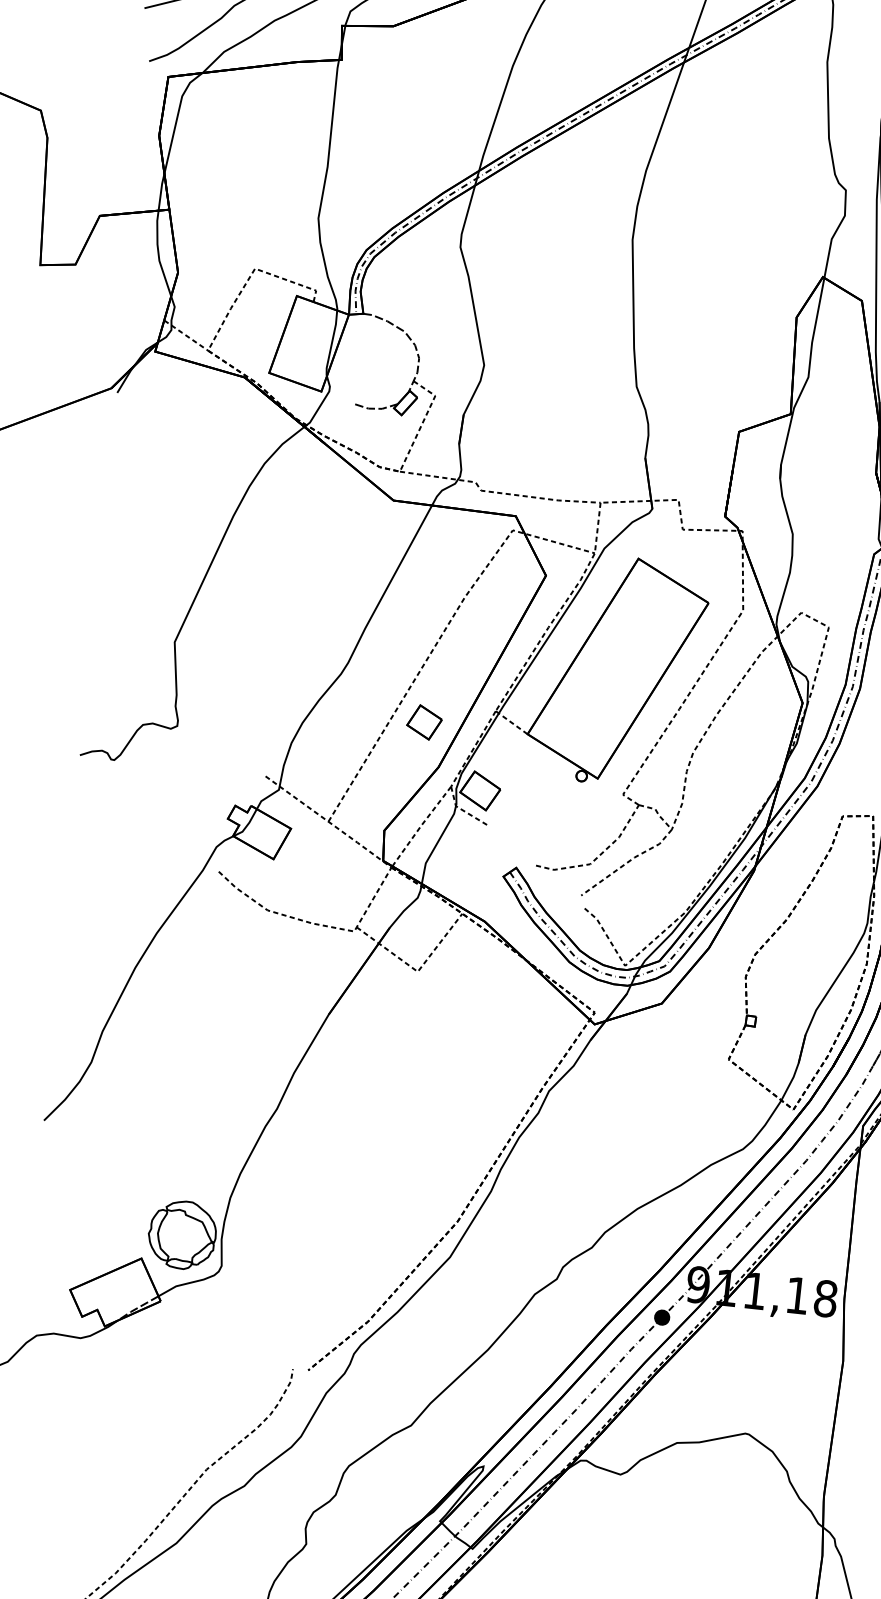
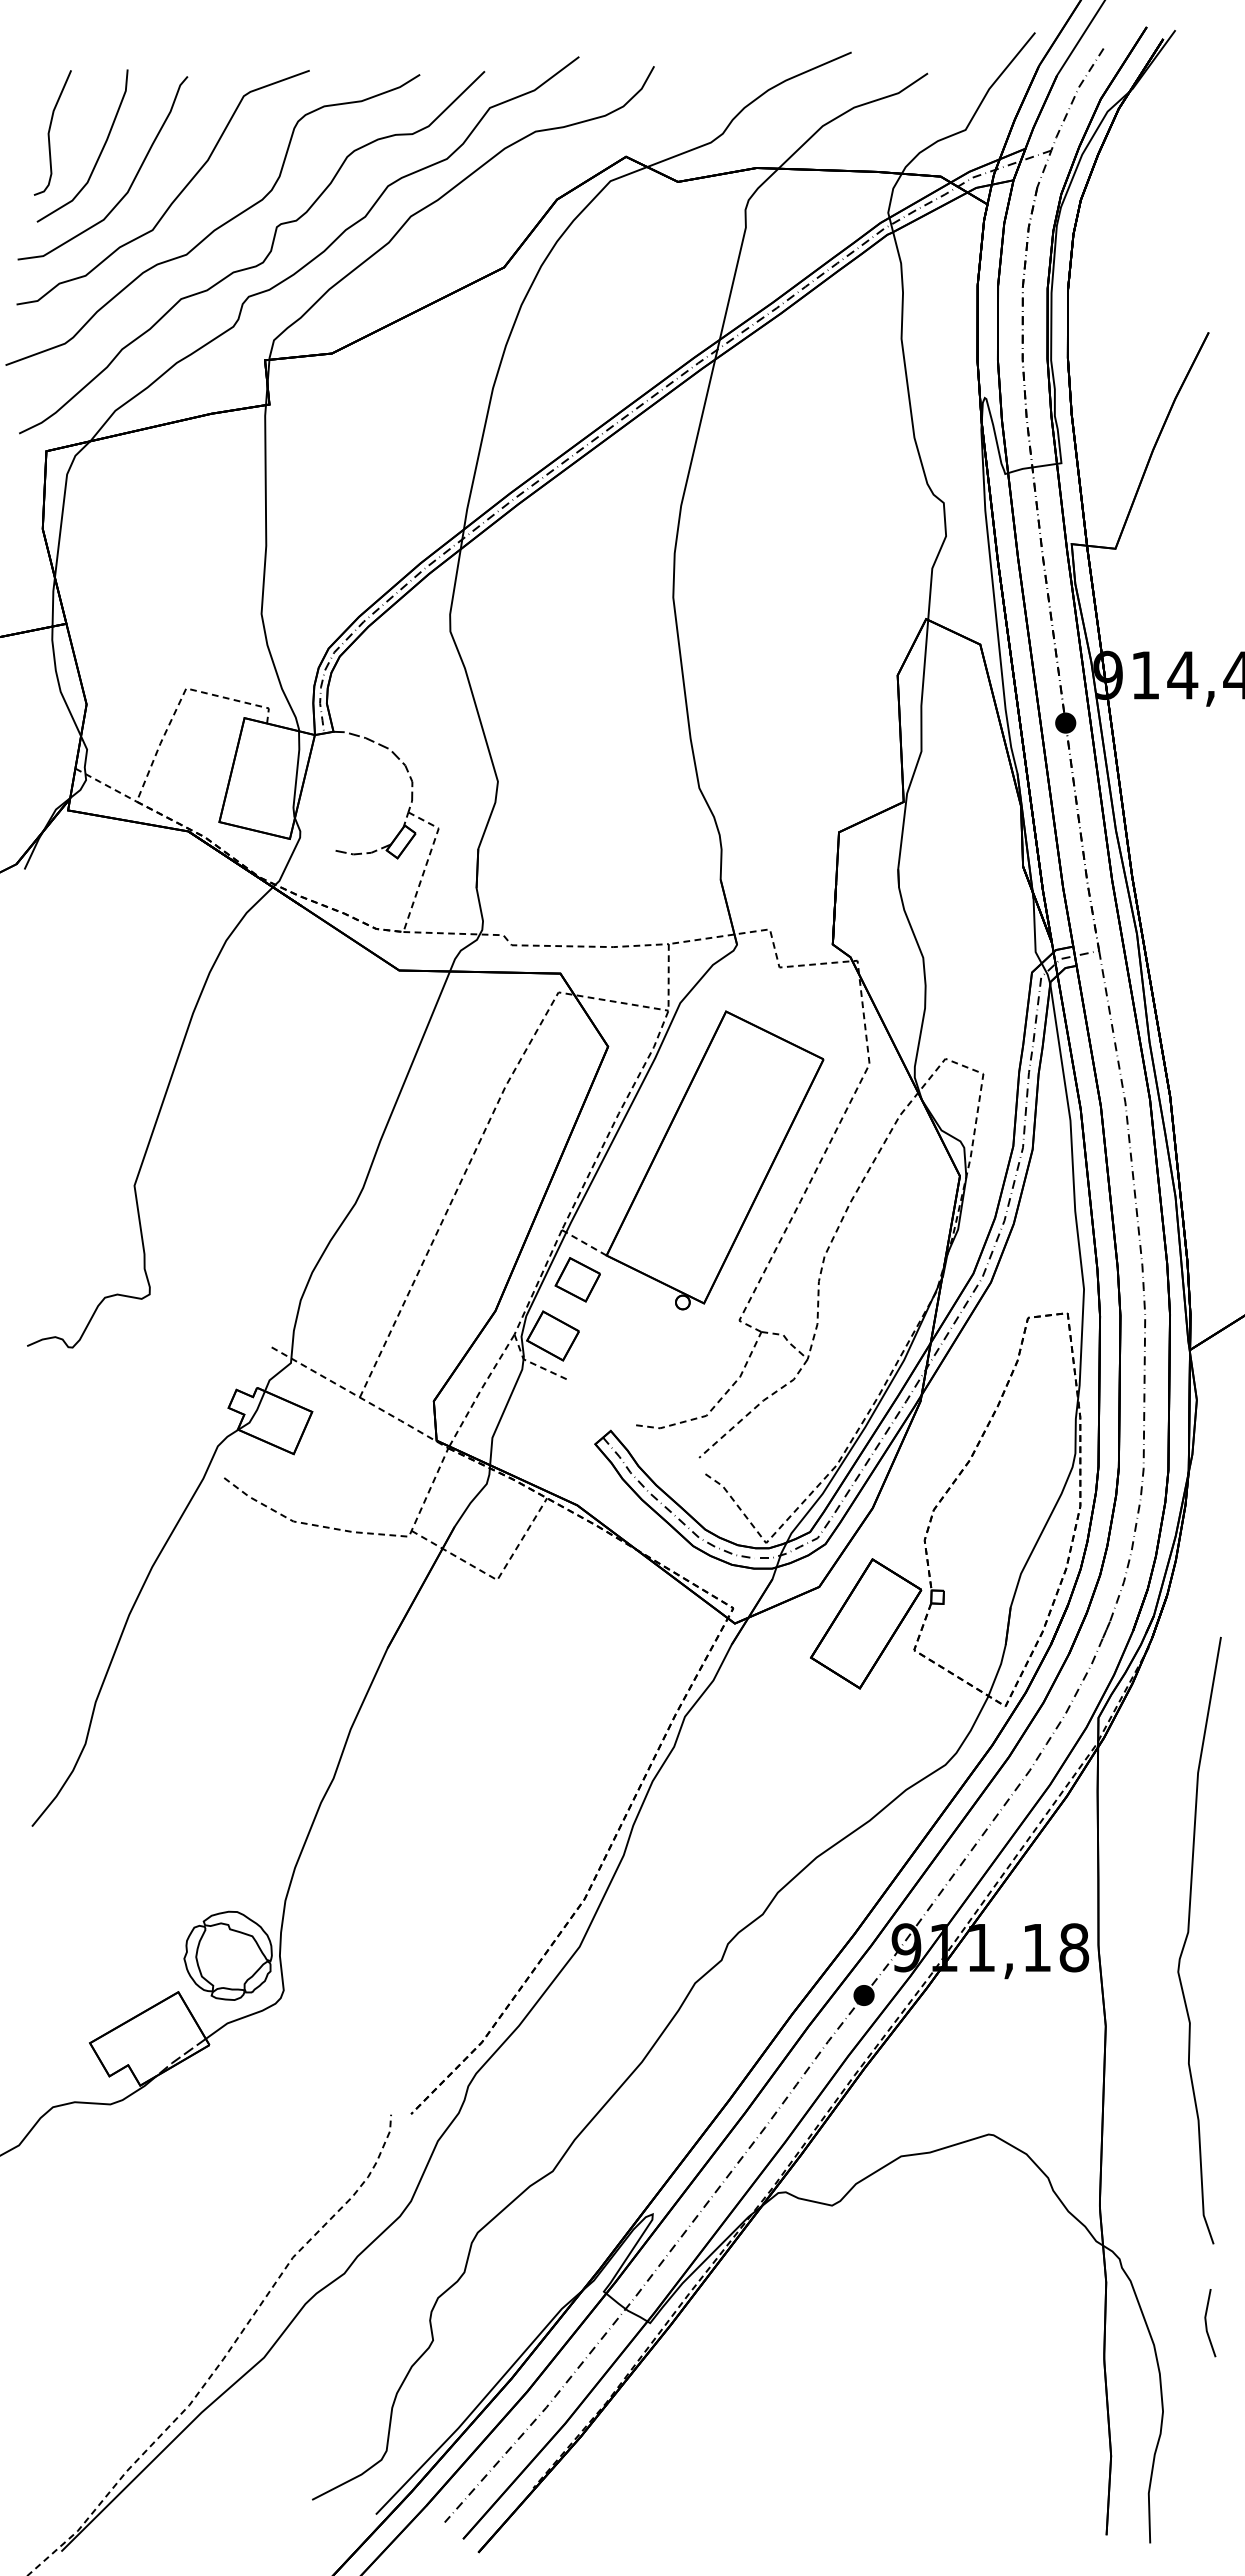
part: (424, 722) -> (577, 1279), moved
part: (694, 1035) -> (866, 1623), added

